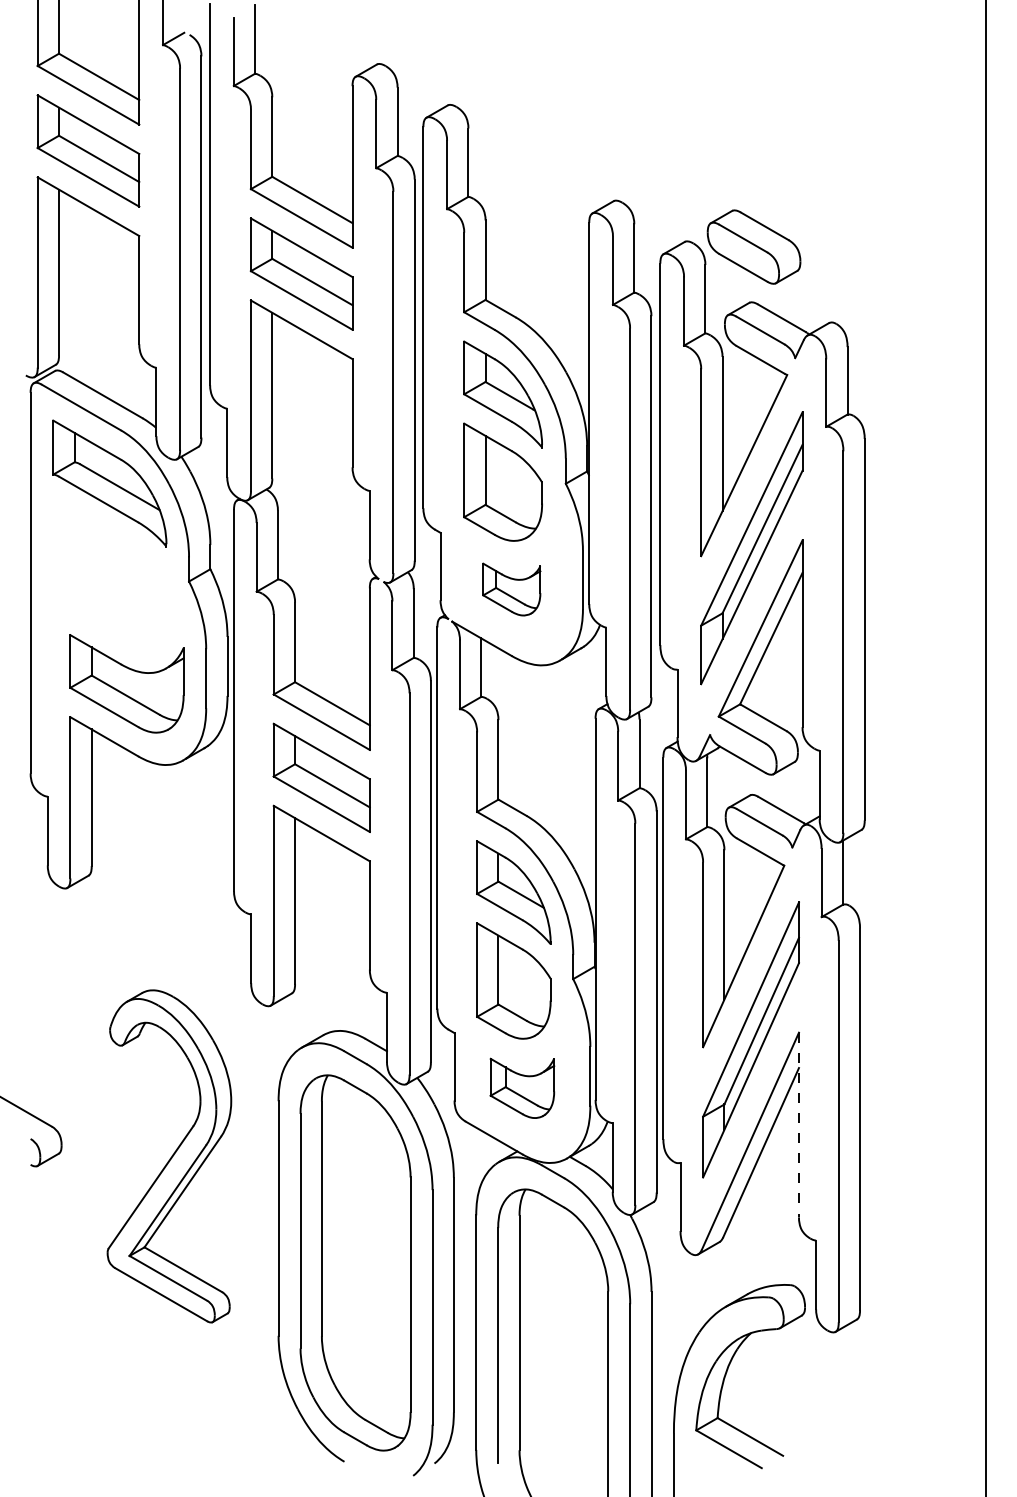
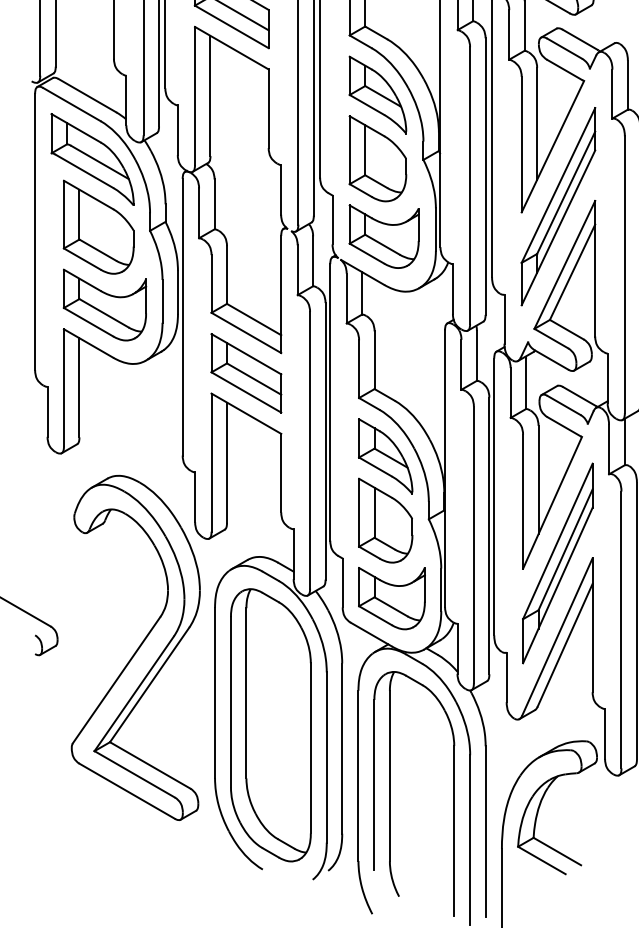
part: (118, 576) -> (98, 227), added
part: (511, 589) -> (384, 236), size x1.67
part: (522, 1088) -> (392, 598), size x1.43
line: (798, 1125) -> (592, 625), dashed -> solid
part: (169, 1156) -> (135, 648), size x1.43

